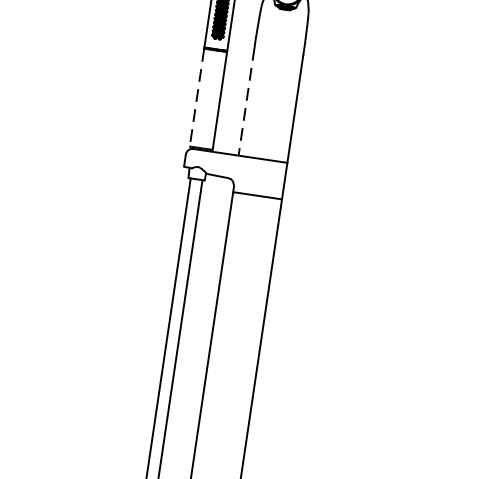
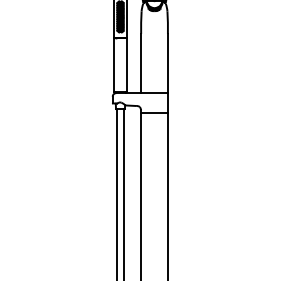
line: (197, 98) -> (114, 65), dashed -> solid
line: (247, 101) -> (141, 63), dashed -> solid

